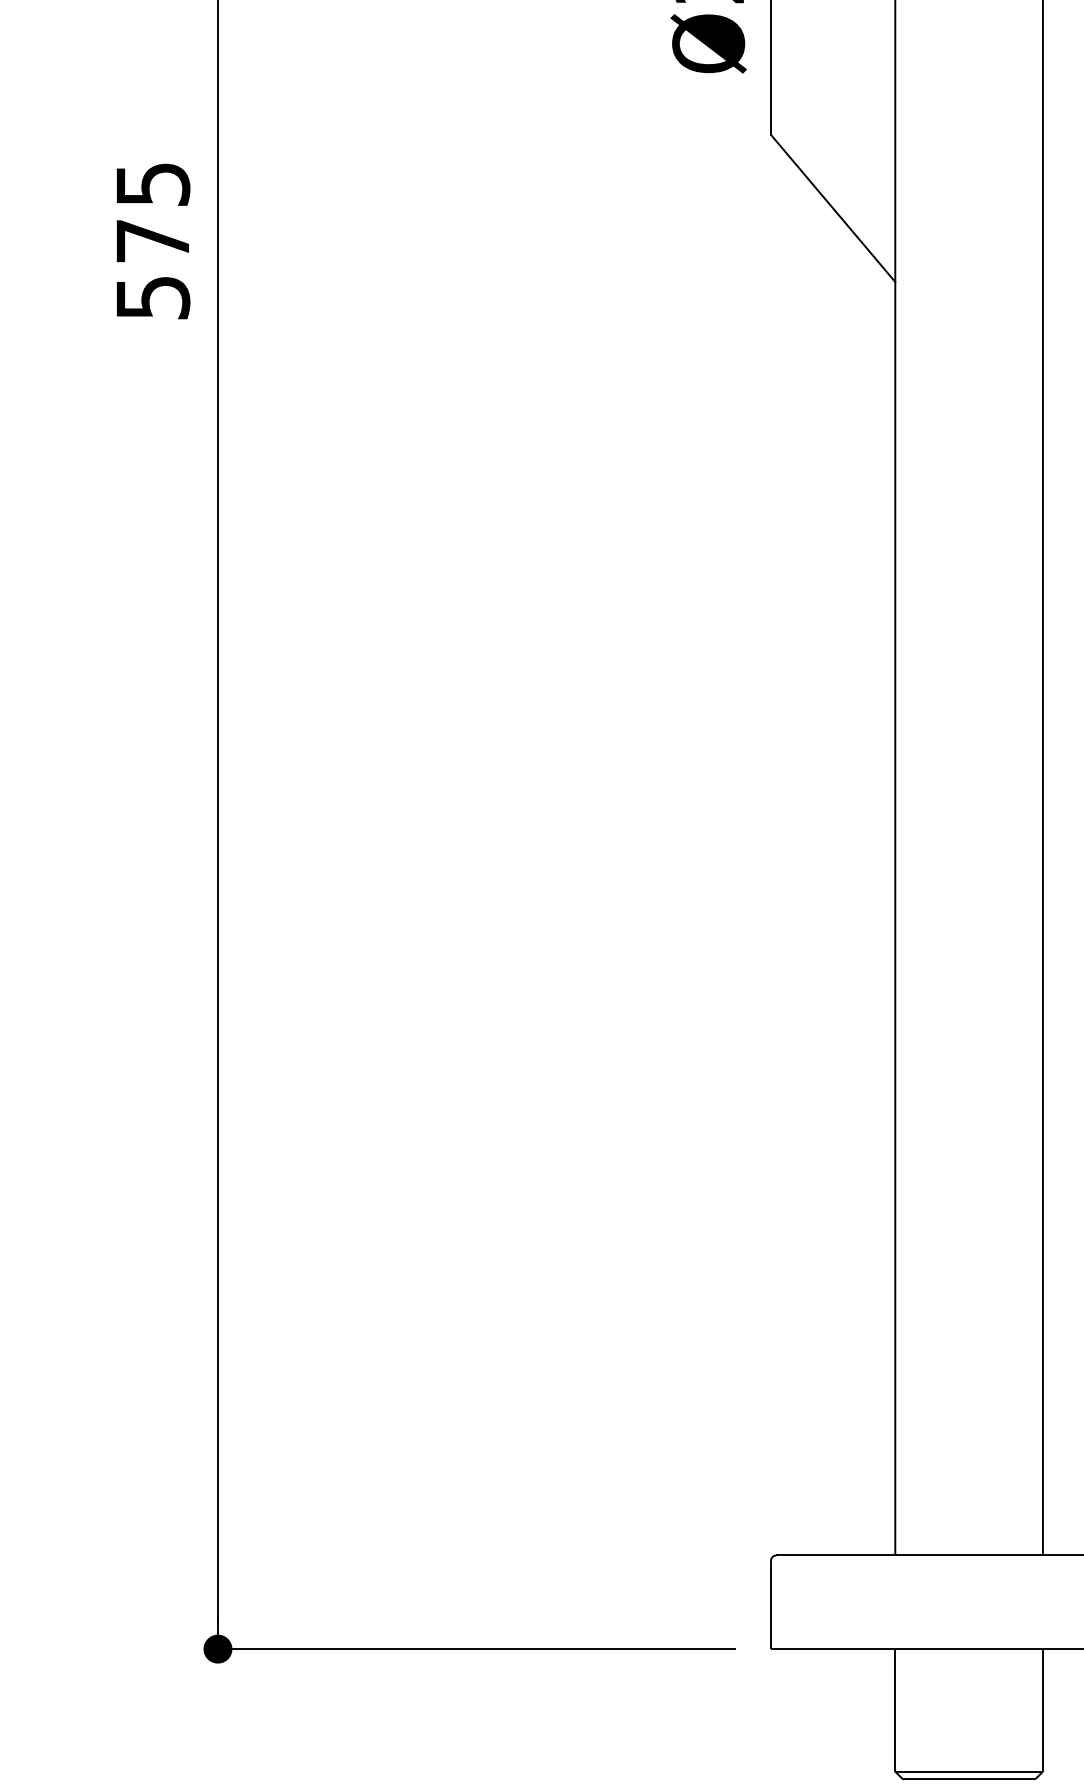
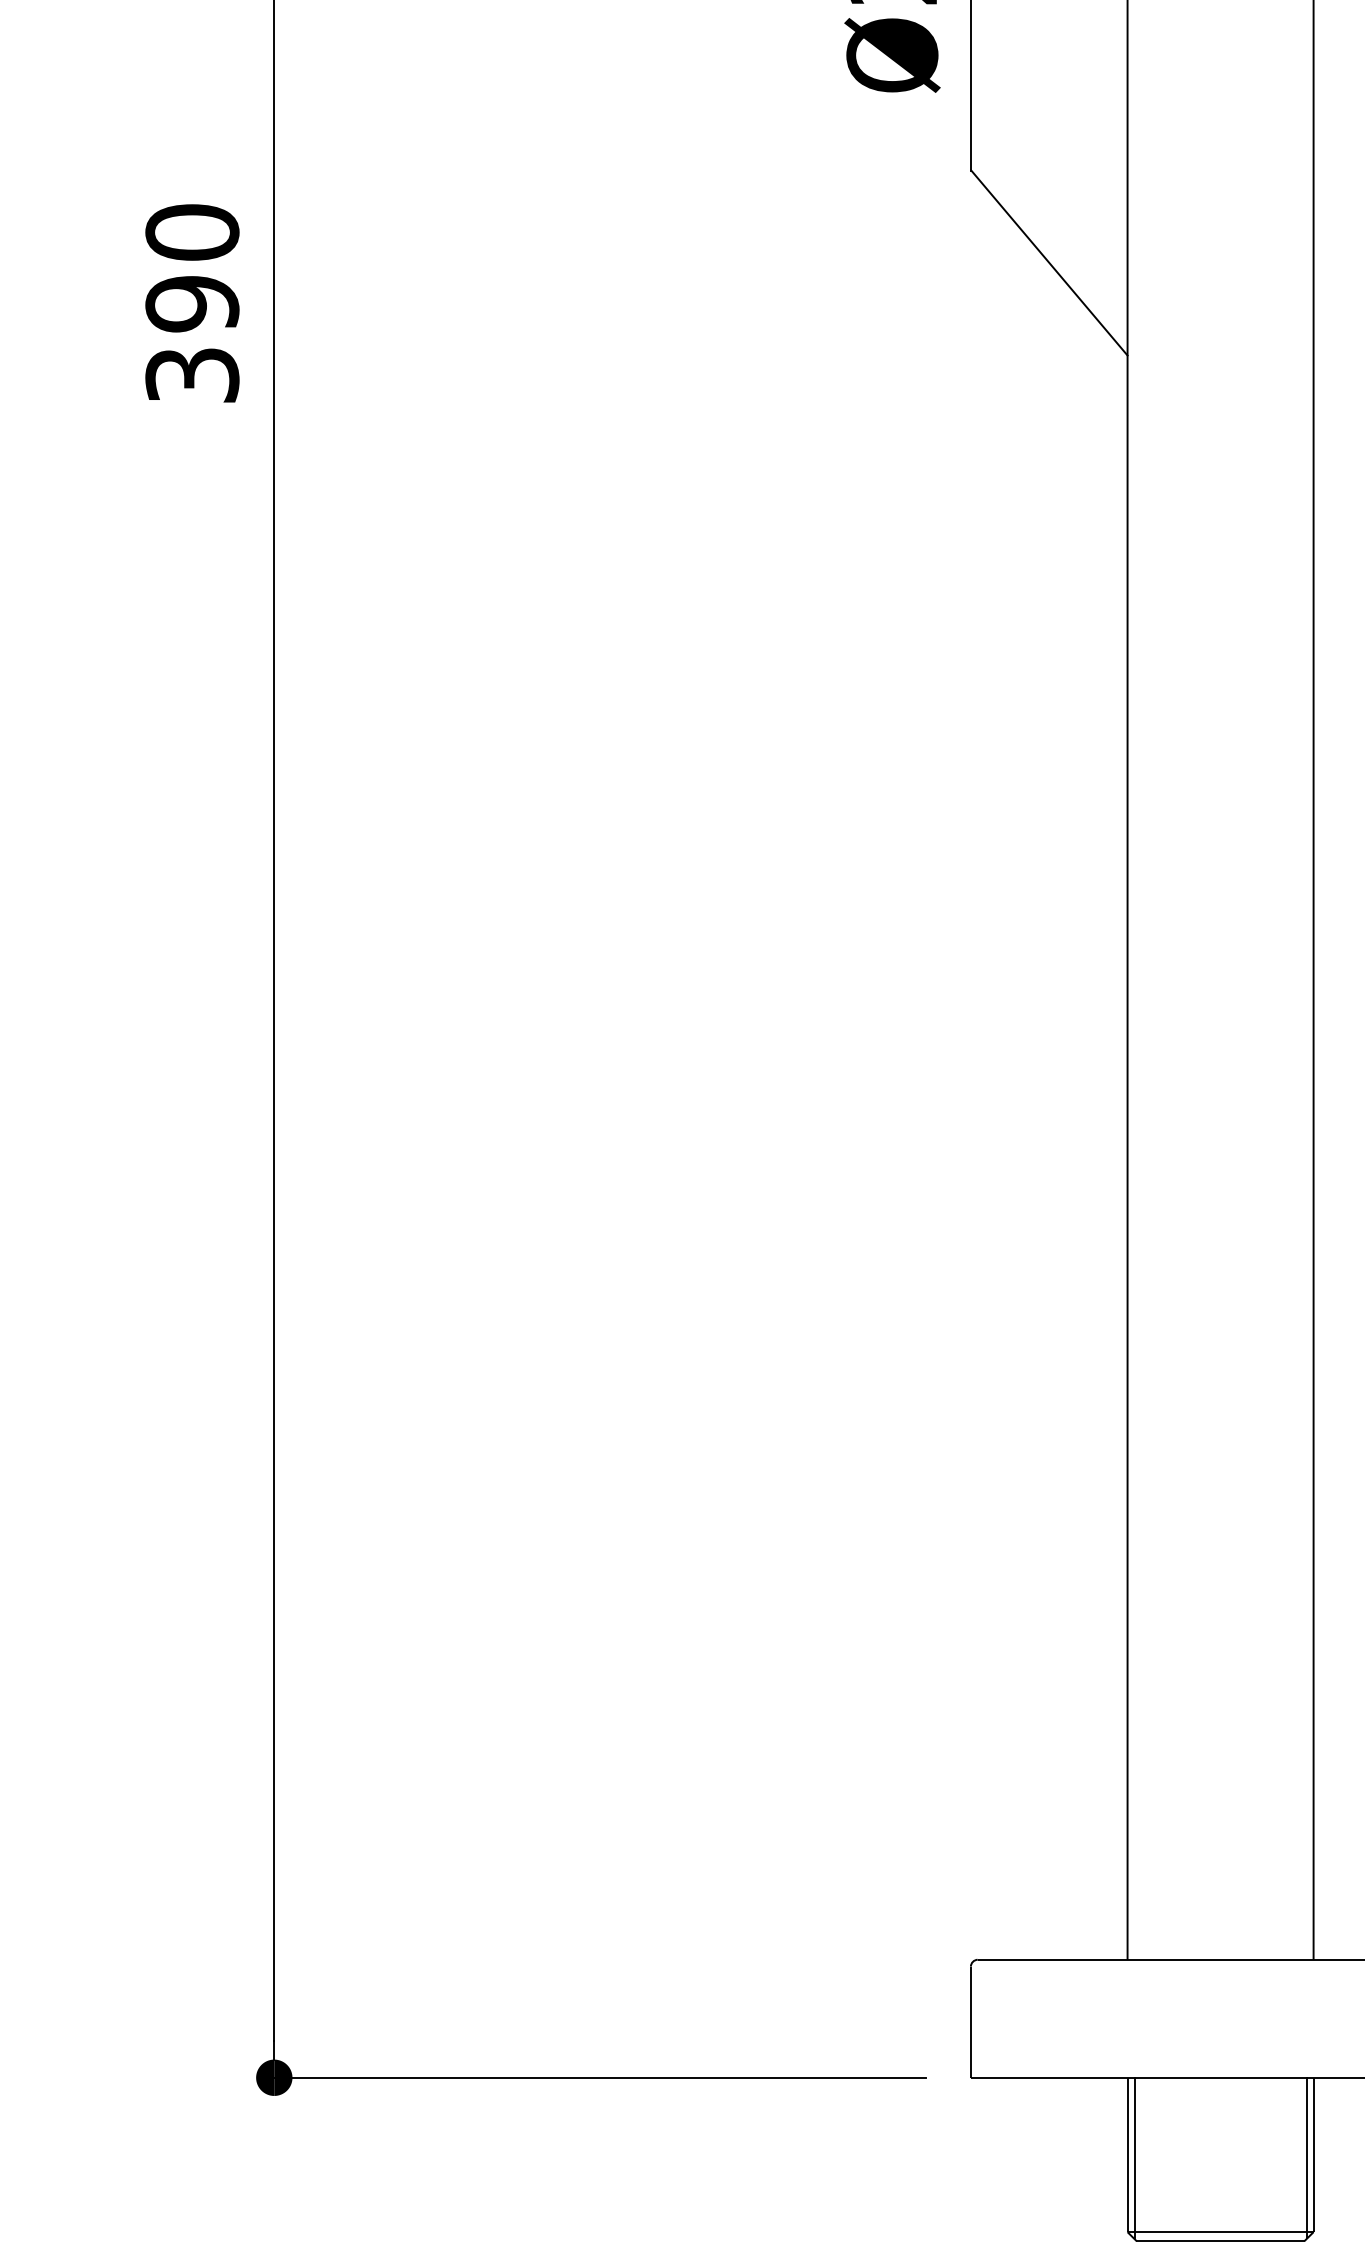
text: (153, 240) -> (192, 303), 575 -> 390
line: (900, 1712) -> (1134, 2157), added
line: (1037, 1713) -> (1306, 2158), added

